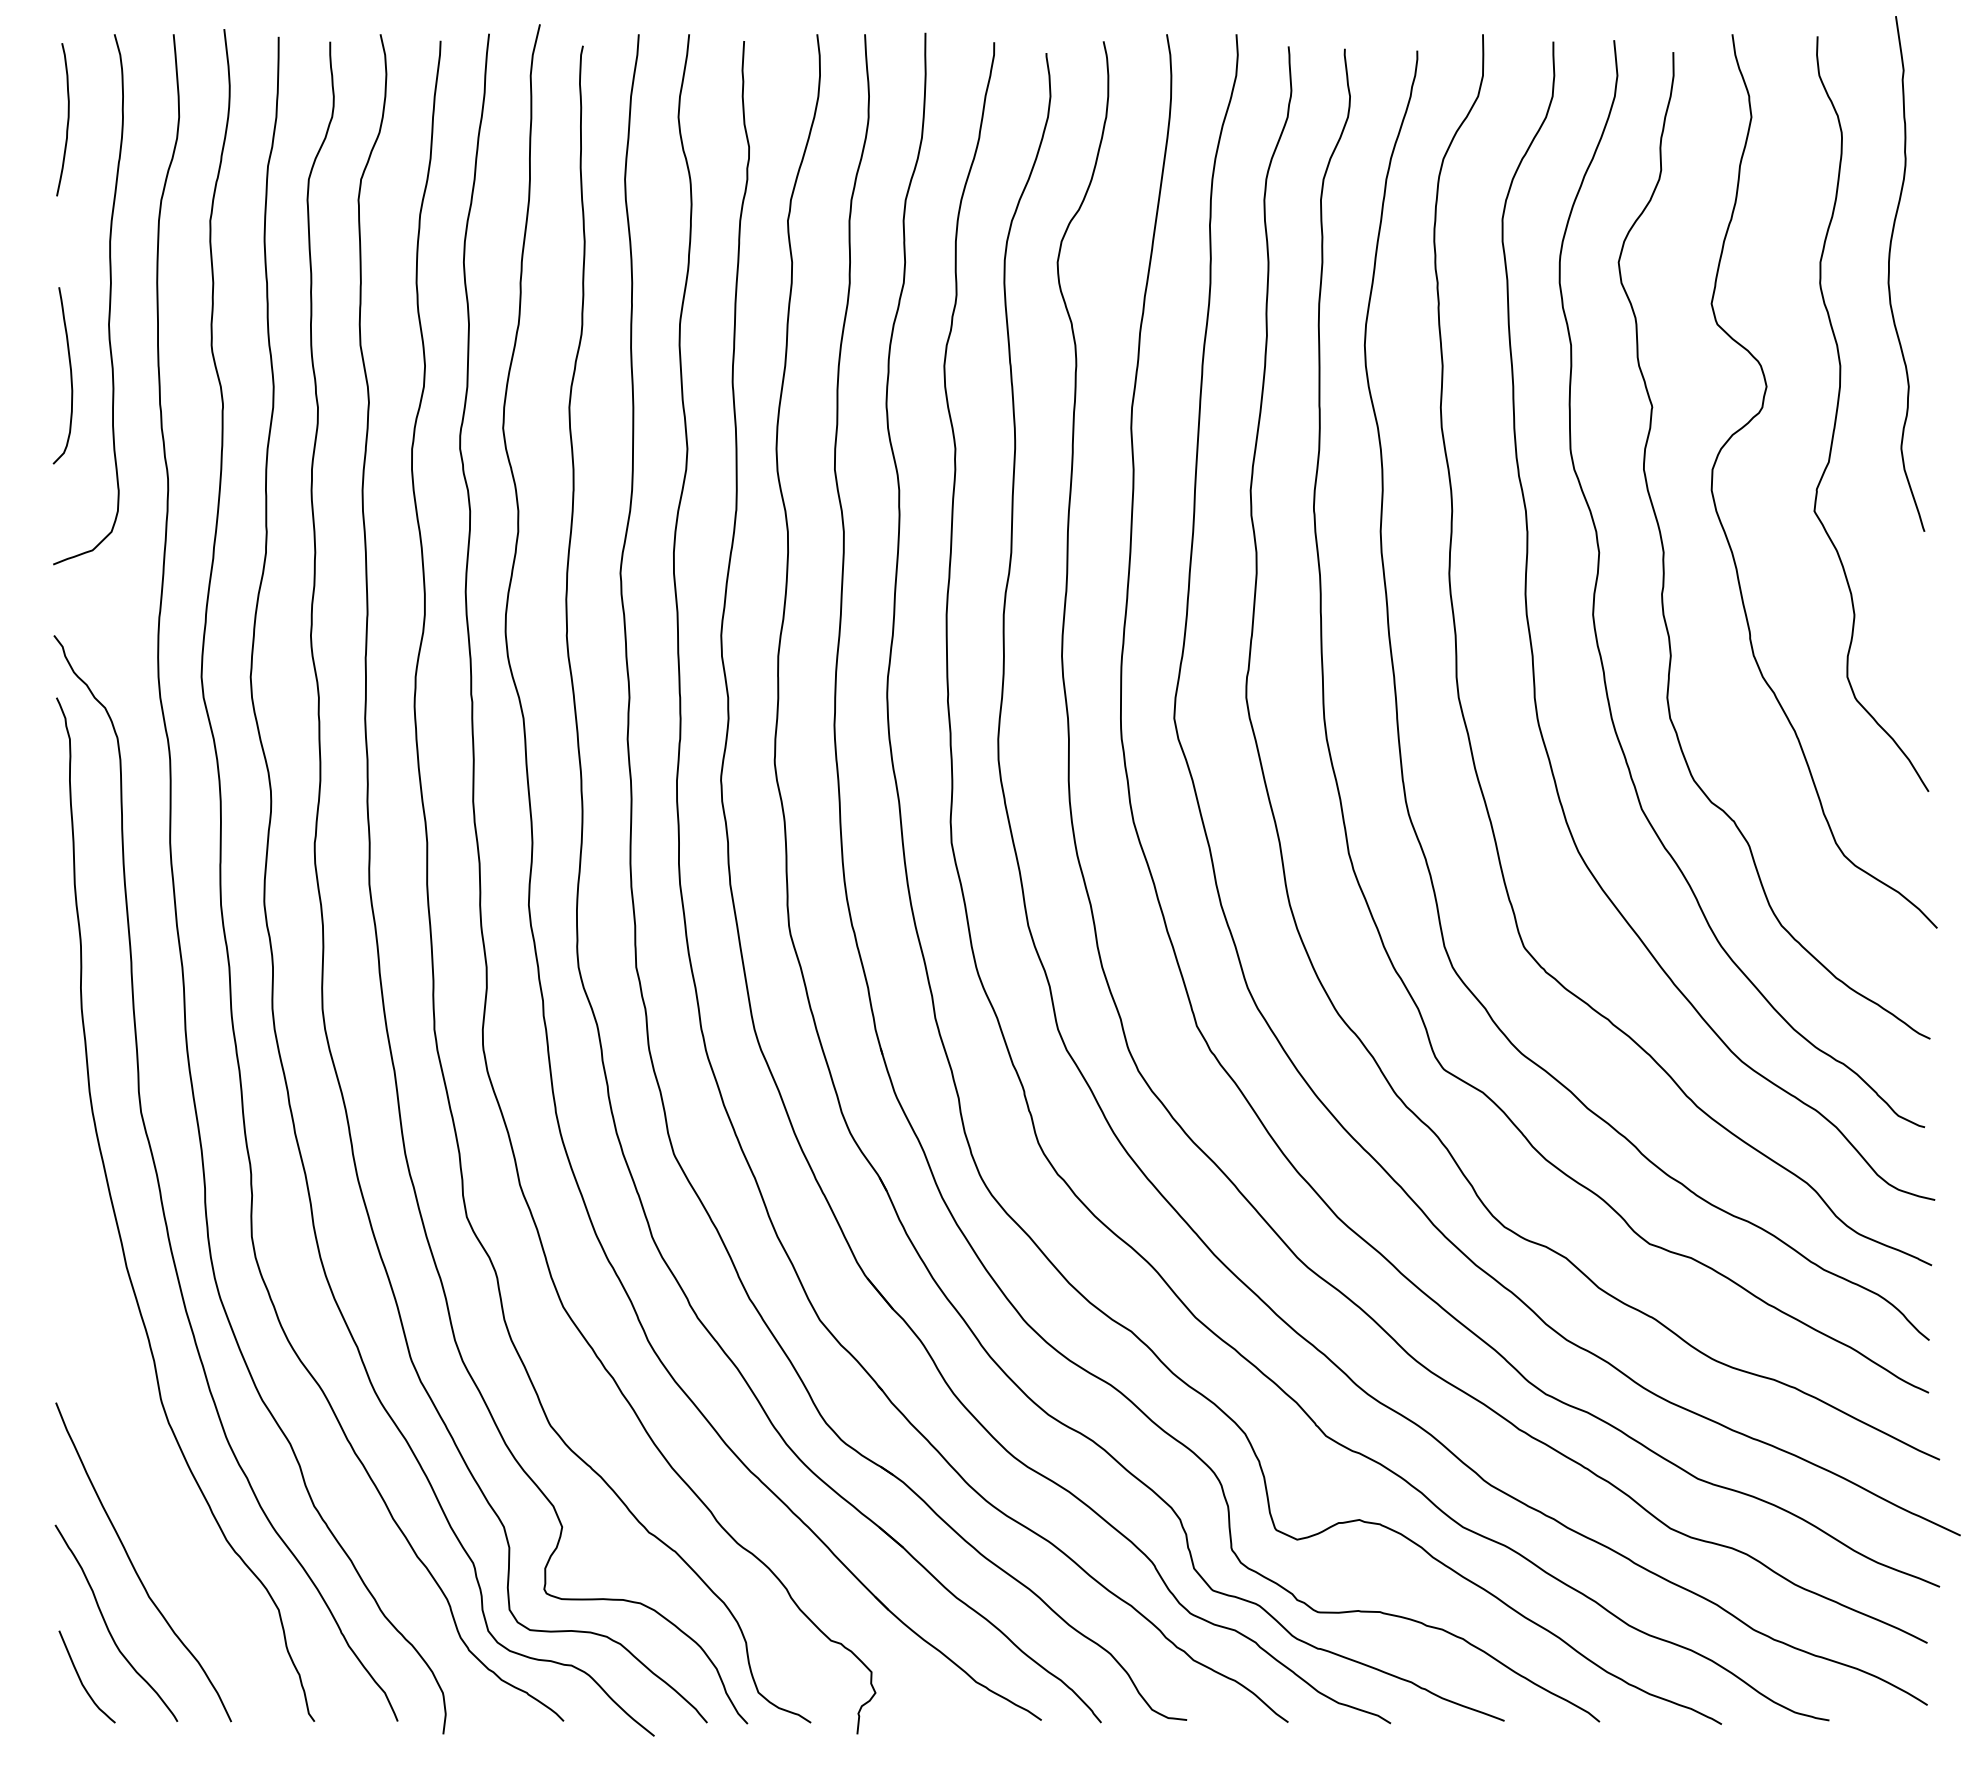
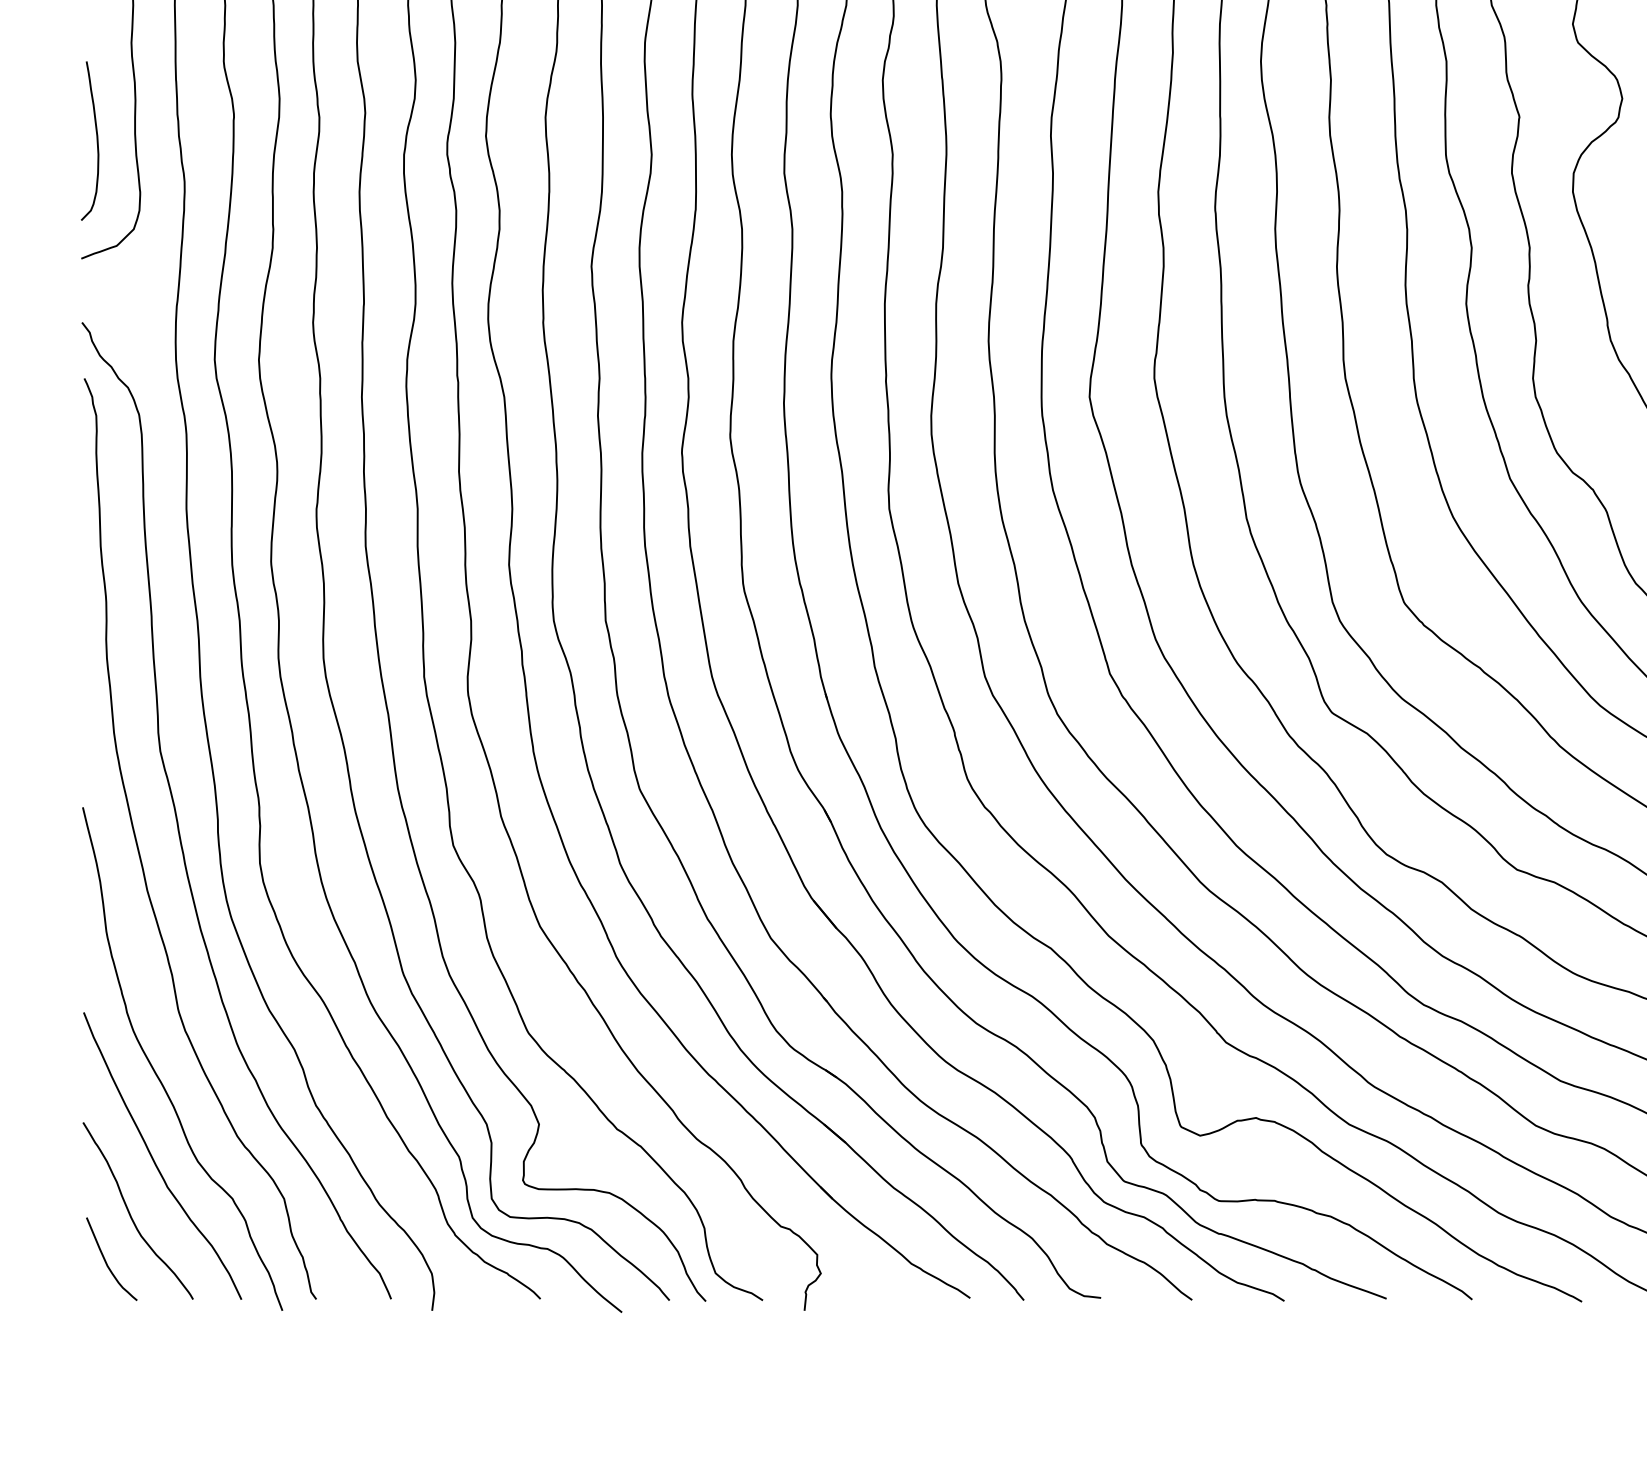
curve: (70, 375) -> (96, 140), moved
curve: (138, 1472) -> (158, 1075), added

